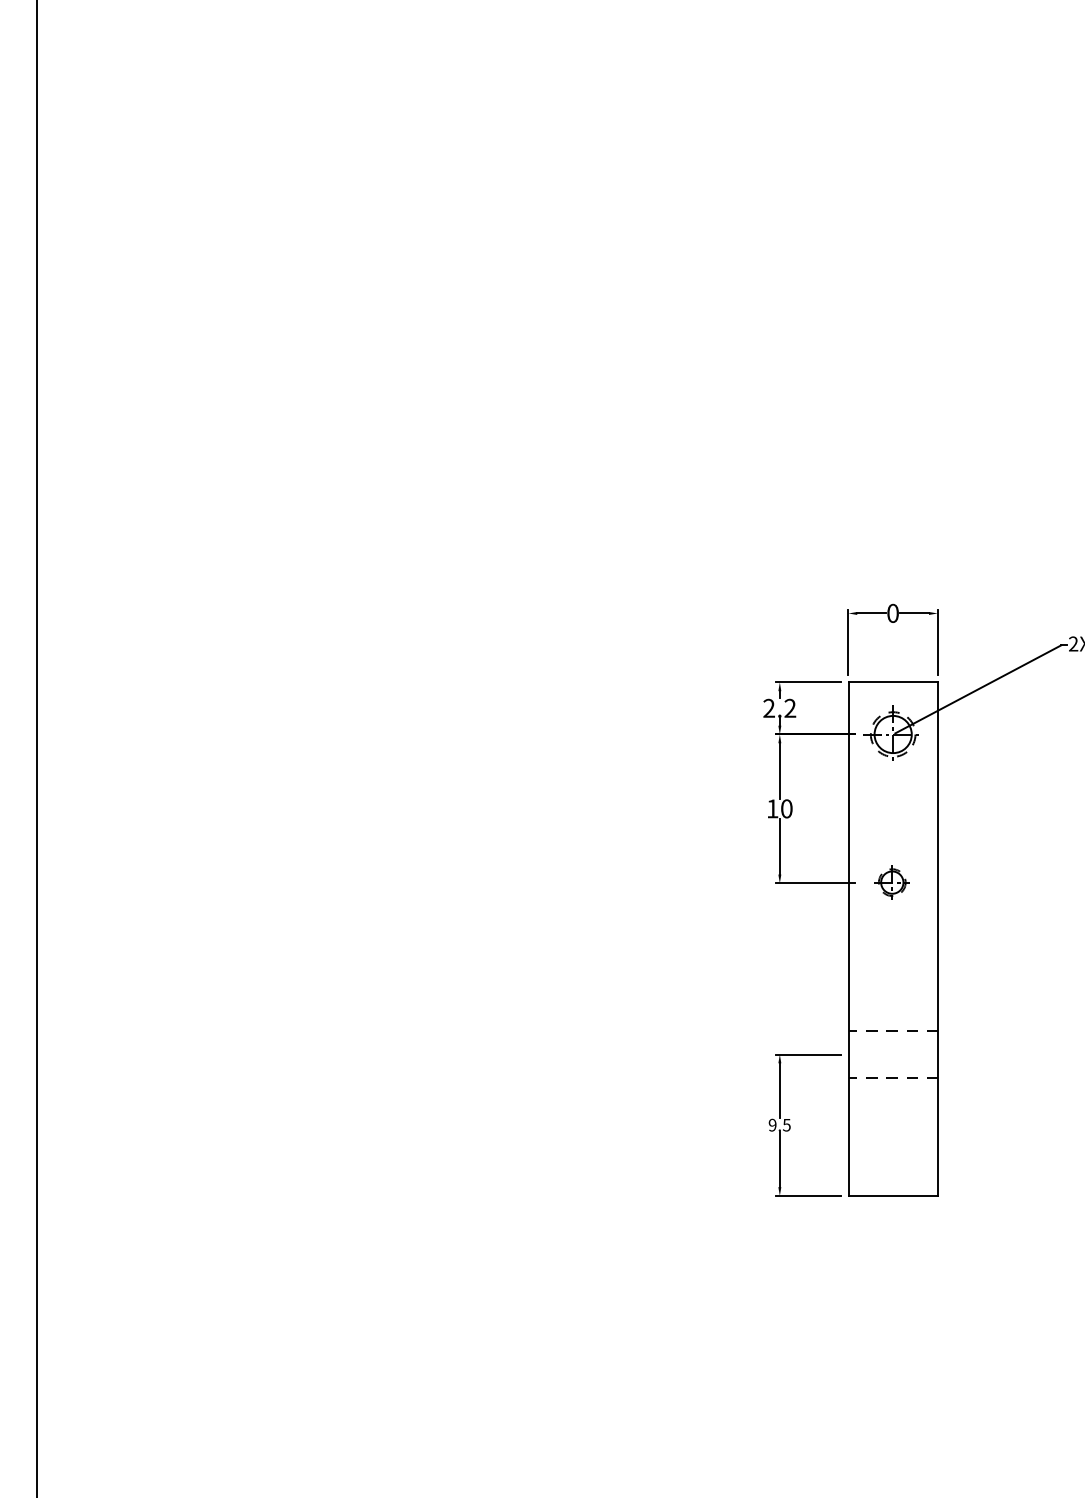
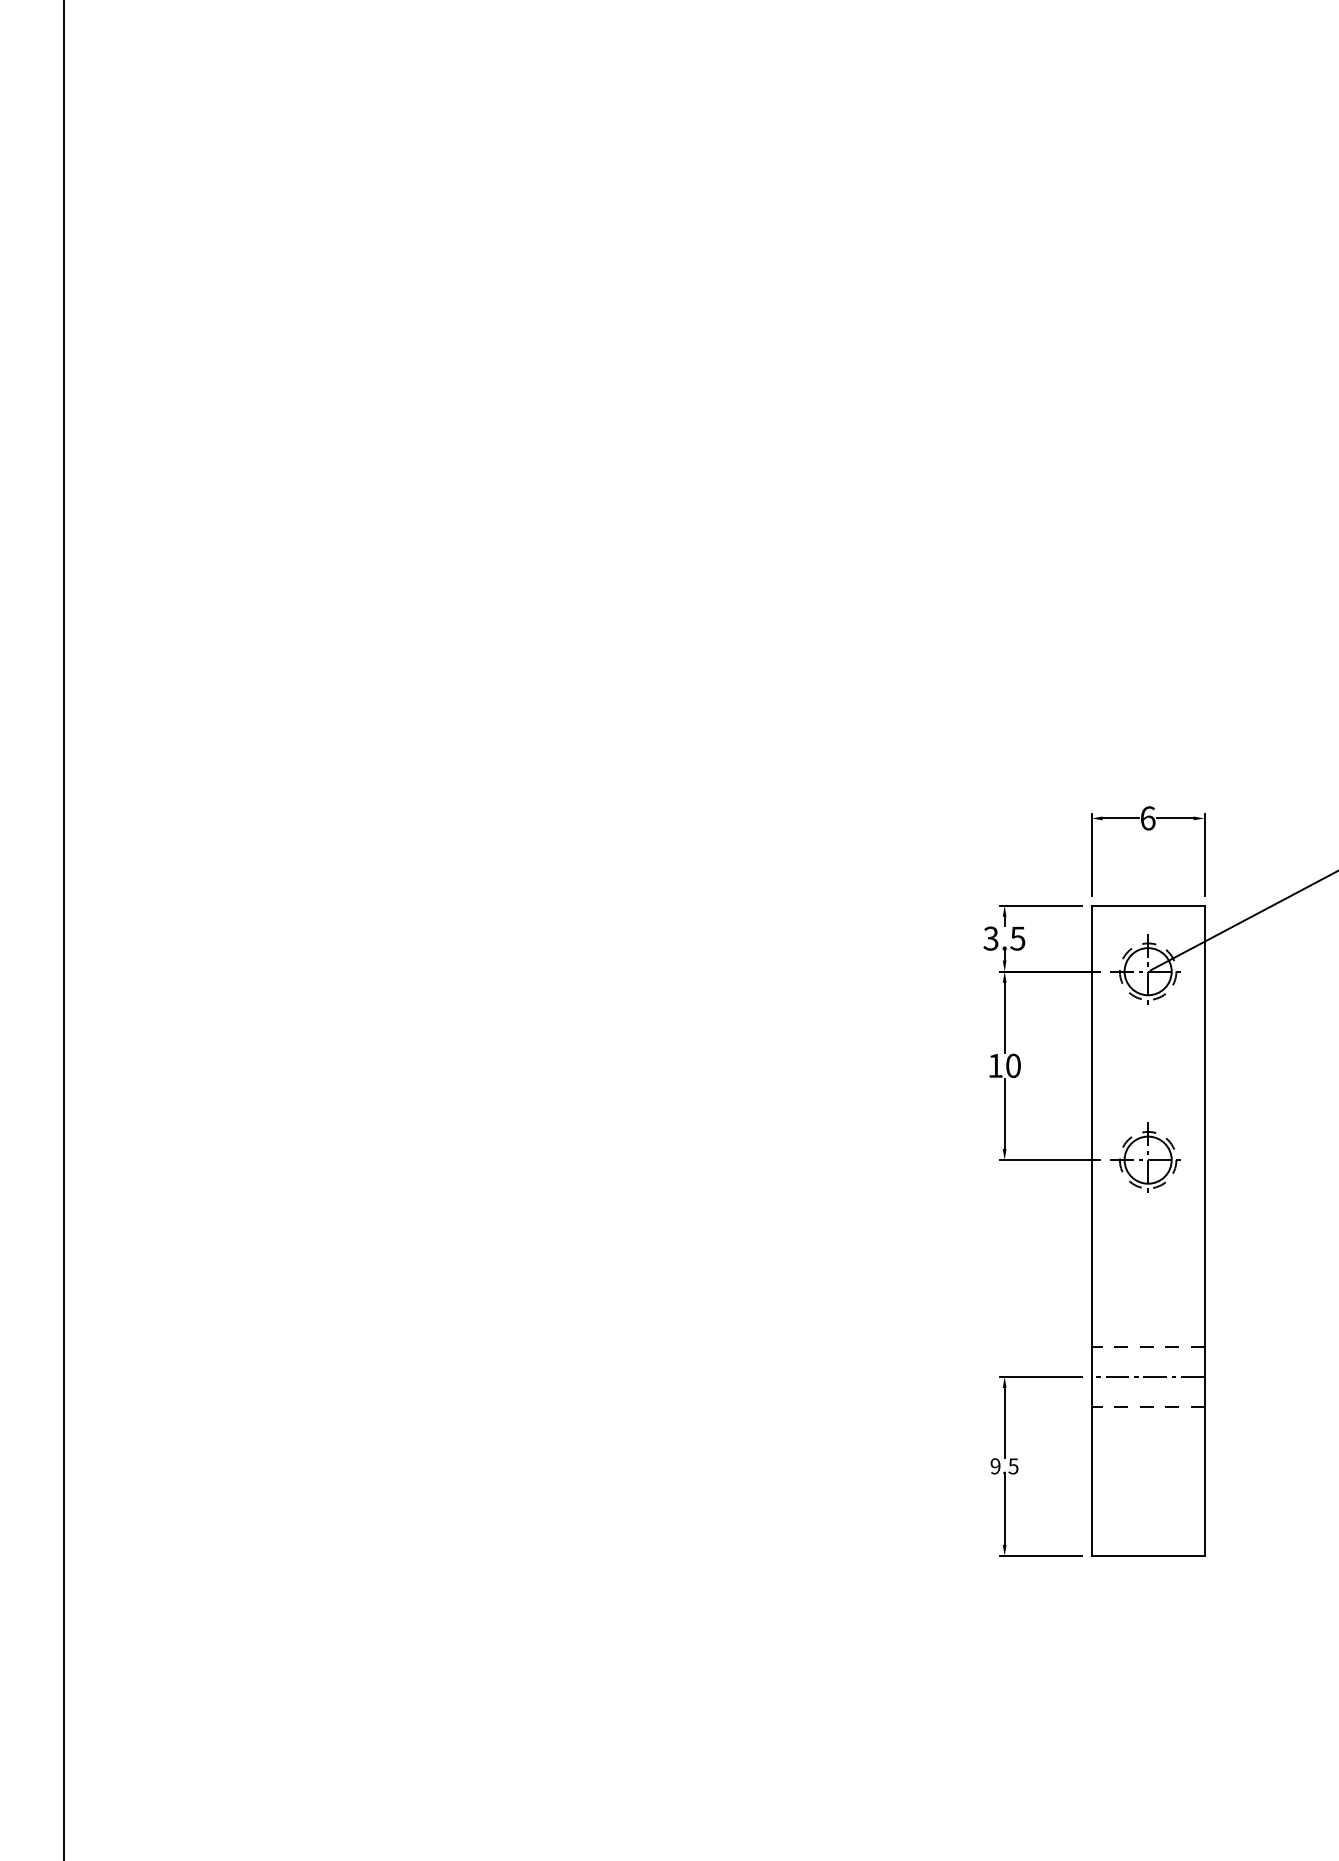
text: (892, 612) -> (1147, 817), 0 -> 6
text: (779, 707) -> (1004, 937), 2.2 -> 3.5
part: (890, 881) -> (1144, 1157), size x1.67
line: (892, 1054) -> (1147, 1376), added

